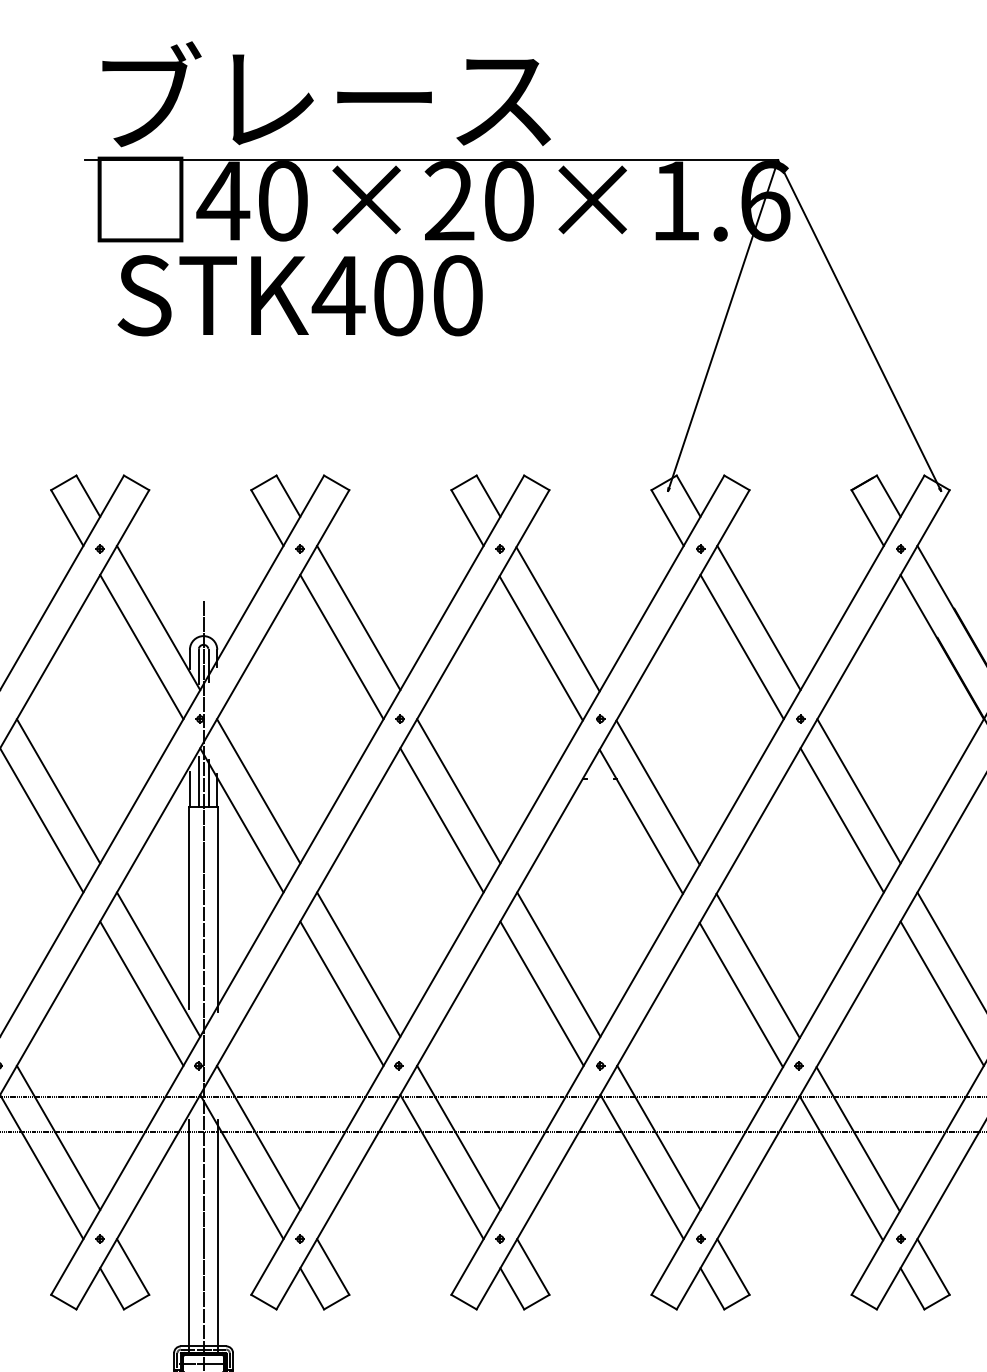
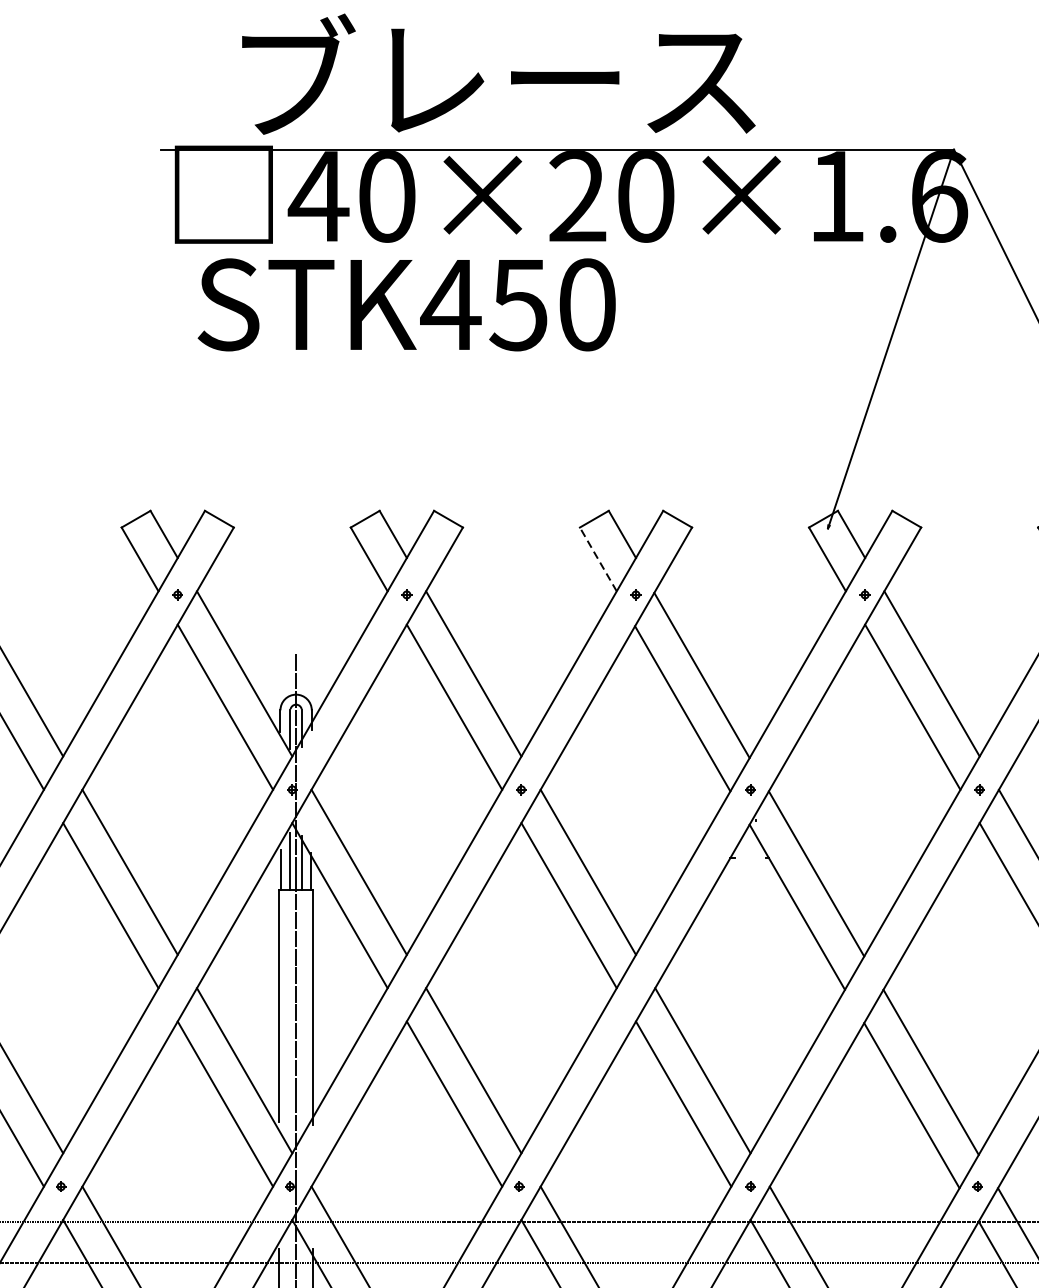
text: (326, 94) -> (498, 74), moved
text: (397, 295) -> (518, 304), STK400 -> STK450
line: (467, 517) -> (598, 558), solid -> dashed

